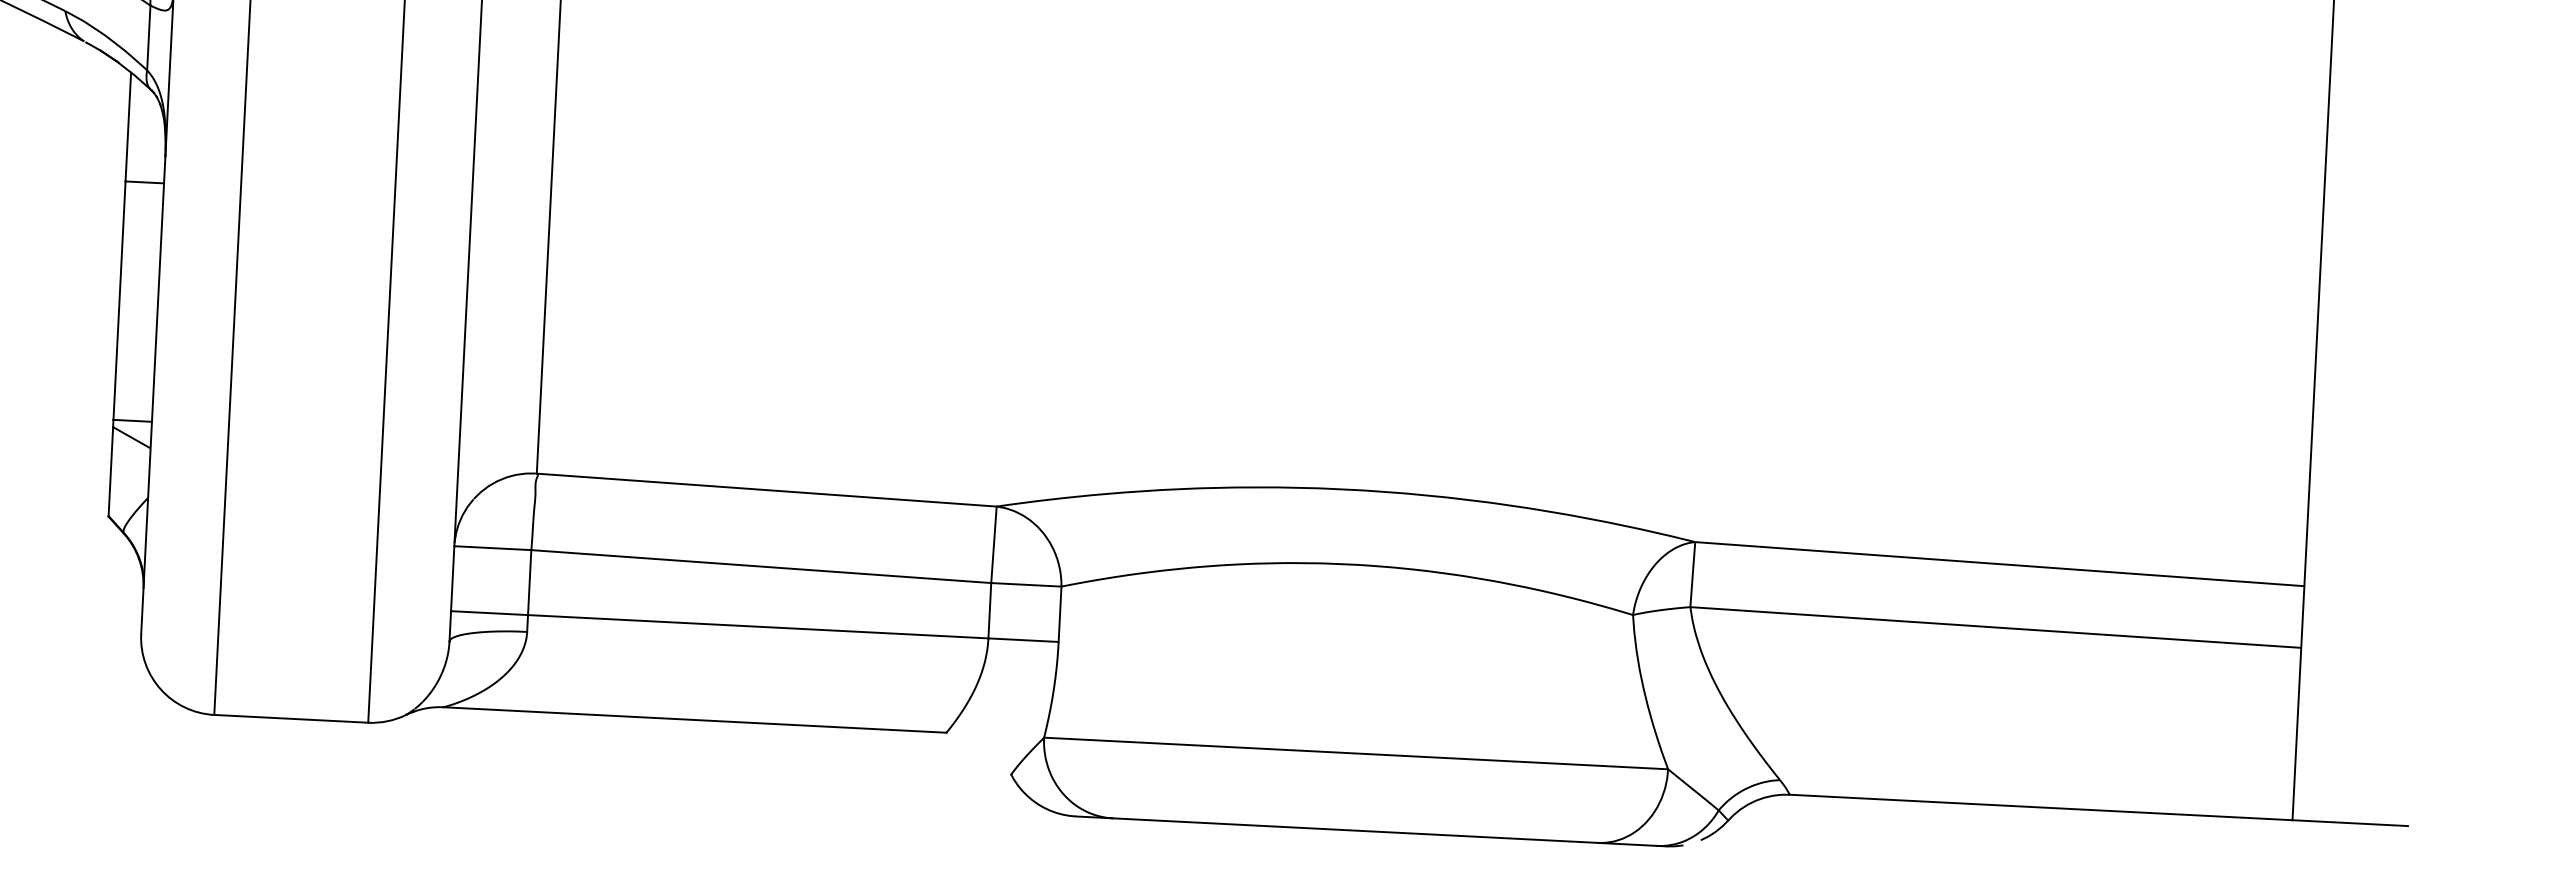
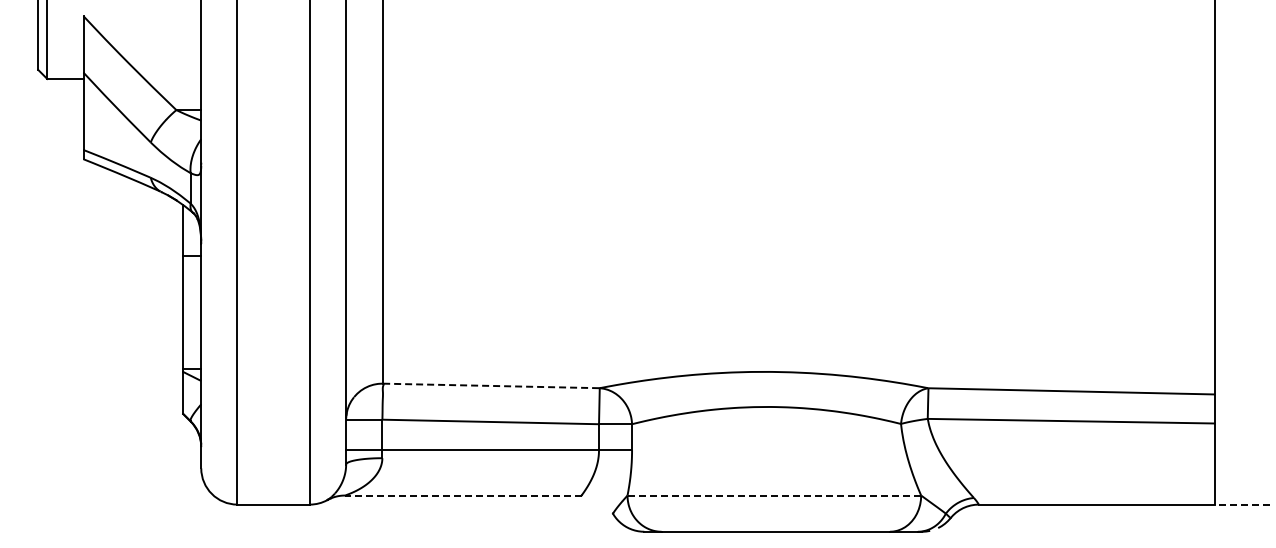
line: (766, 489) -> (491, 385), solid -> dashed
line: (693, 719) -> (462, 495), solid -> dashed
line: (1356, 753) -> (774, 495), solid -> dashed
line: (2350, 822) -> (1242, 504), solid -> dashed

